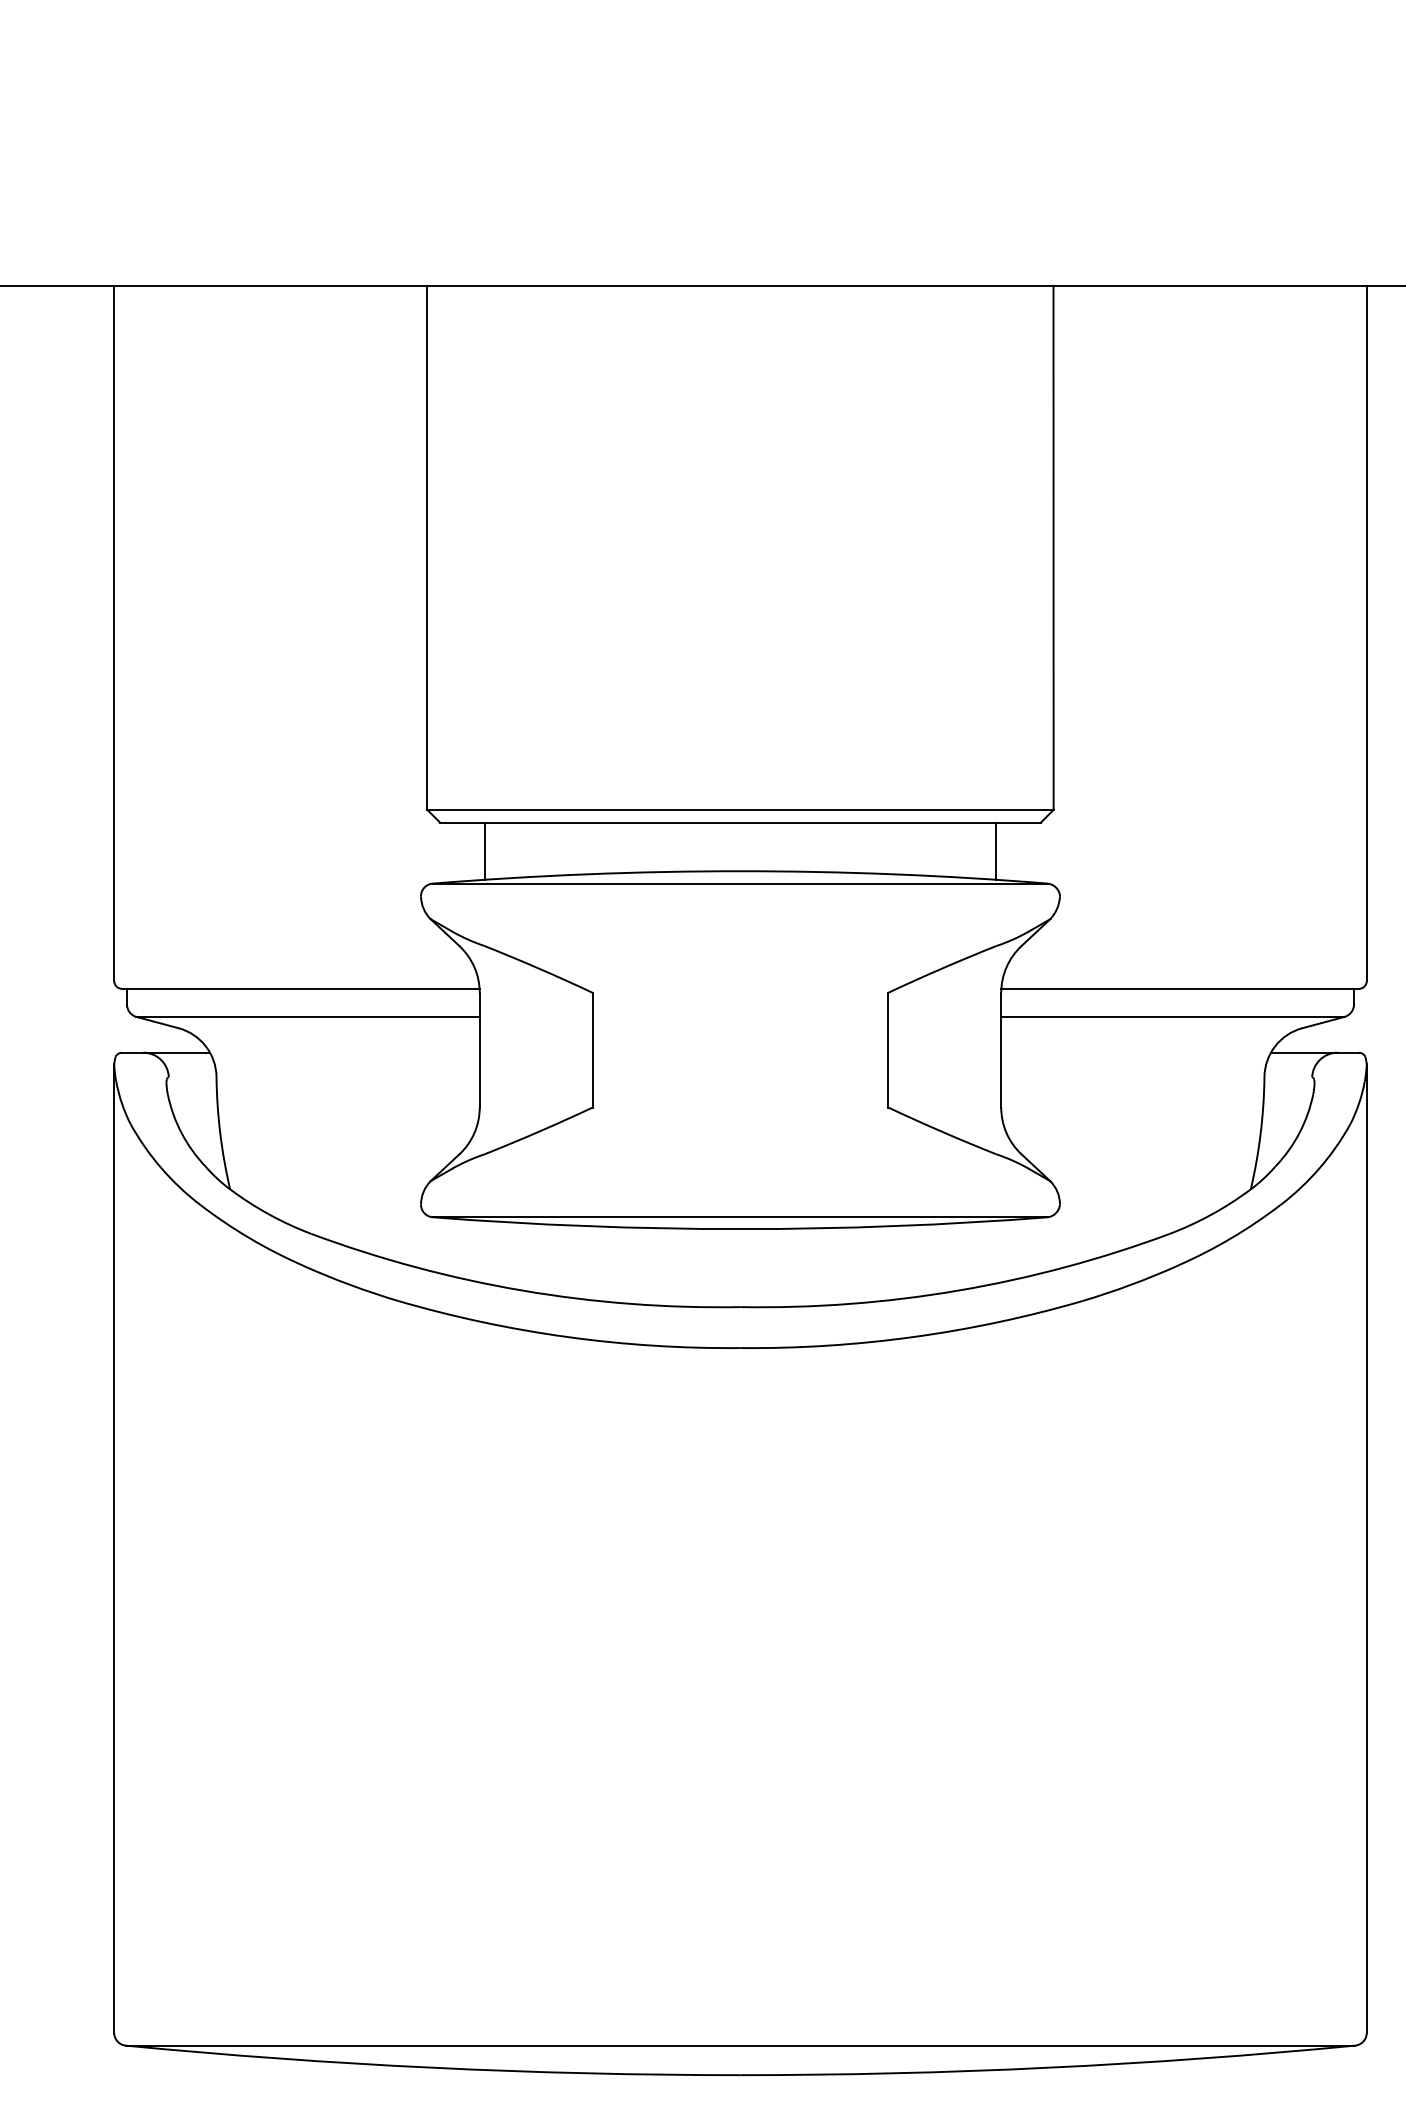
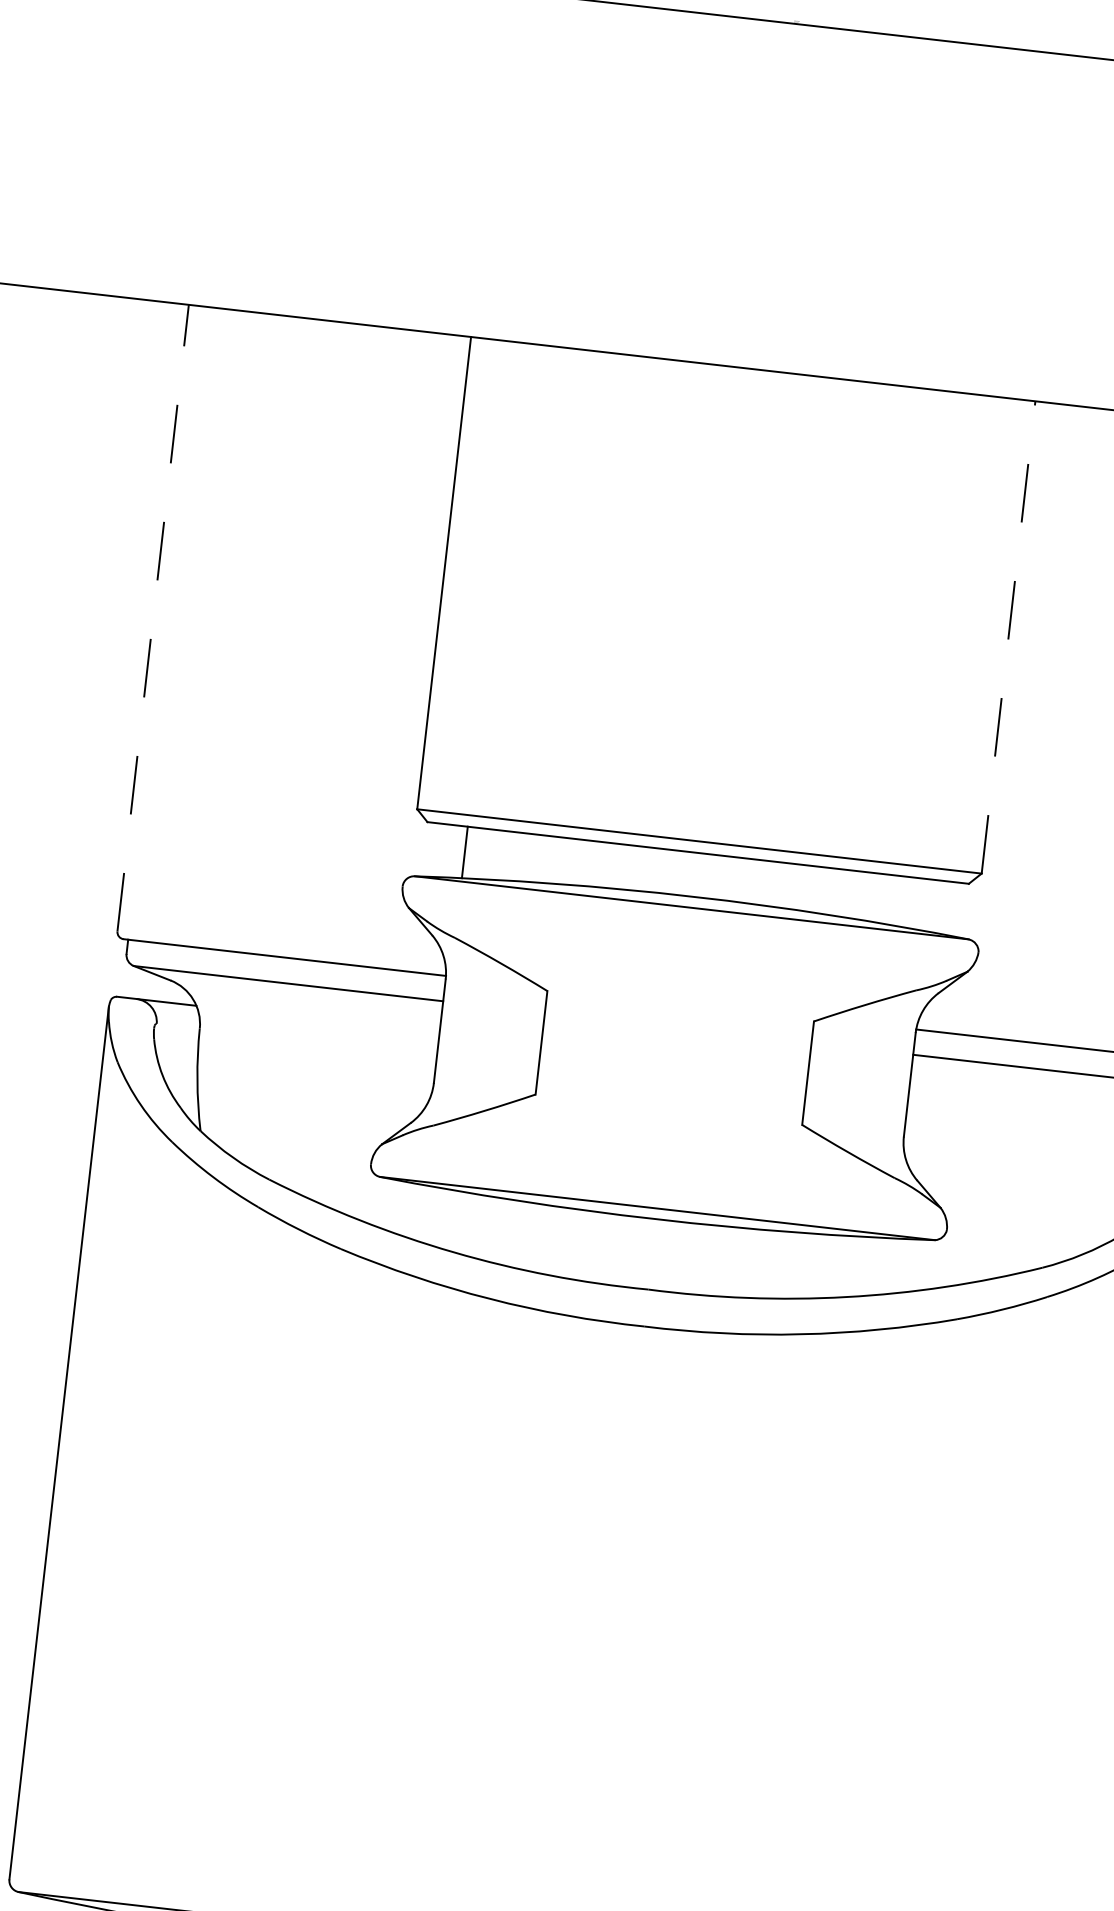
line: (1053, 547) -> (1008, 637), solid -> dashed
line: (114, 633) -> (153, 618), solid -> dashed
line: (996, 850) -> (926, 904), removed

